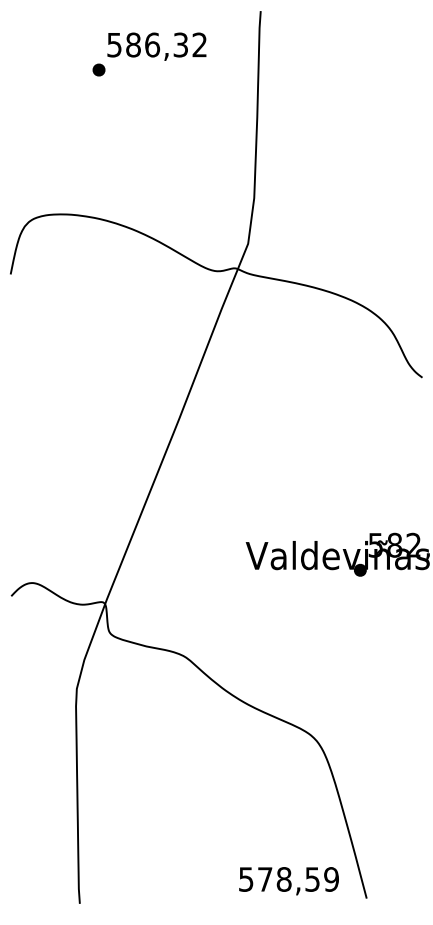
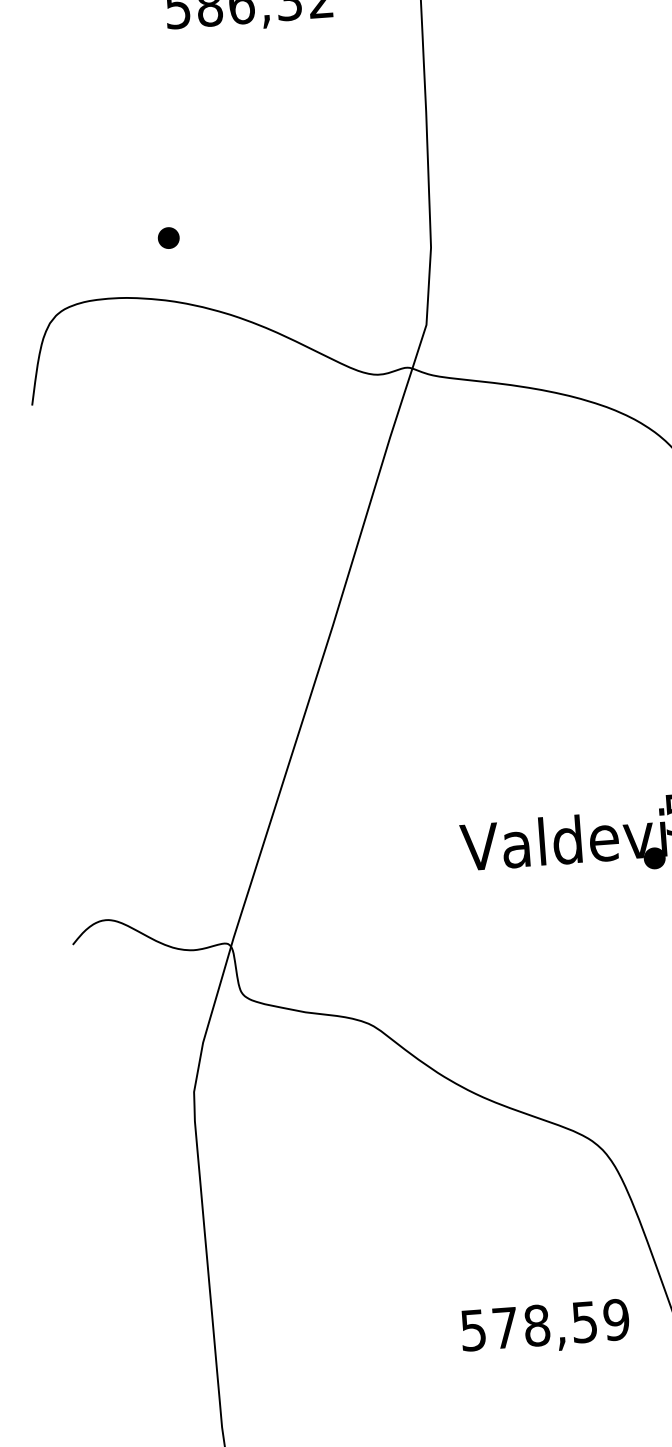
part: (98, 69) -> (167, 237), moved
text: (288, 881) -> (544, 1328), moved

